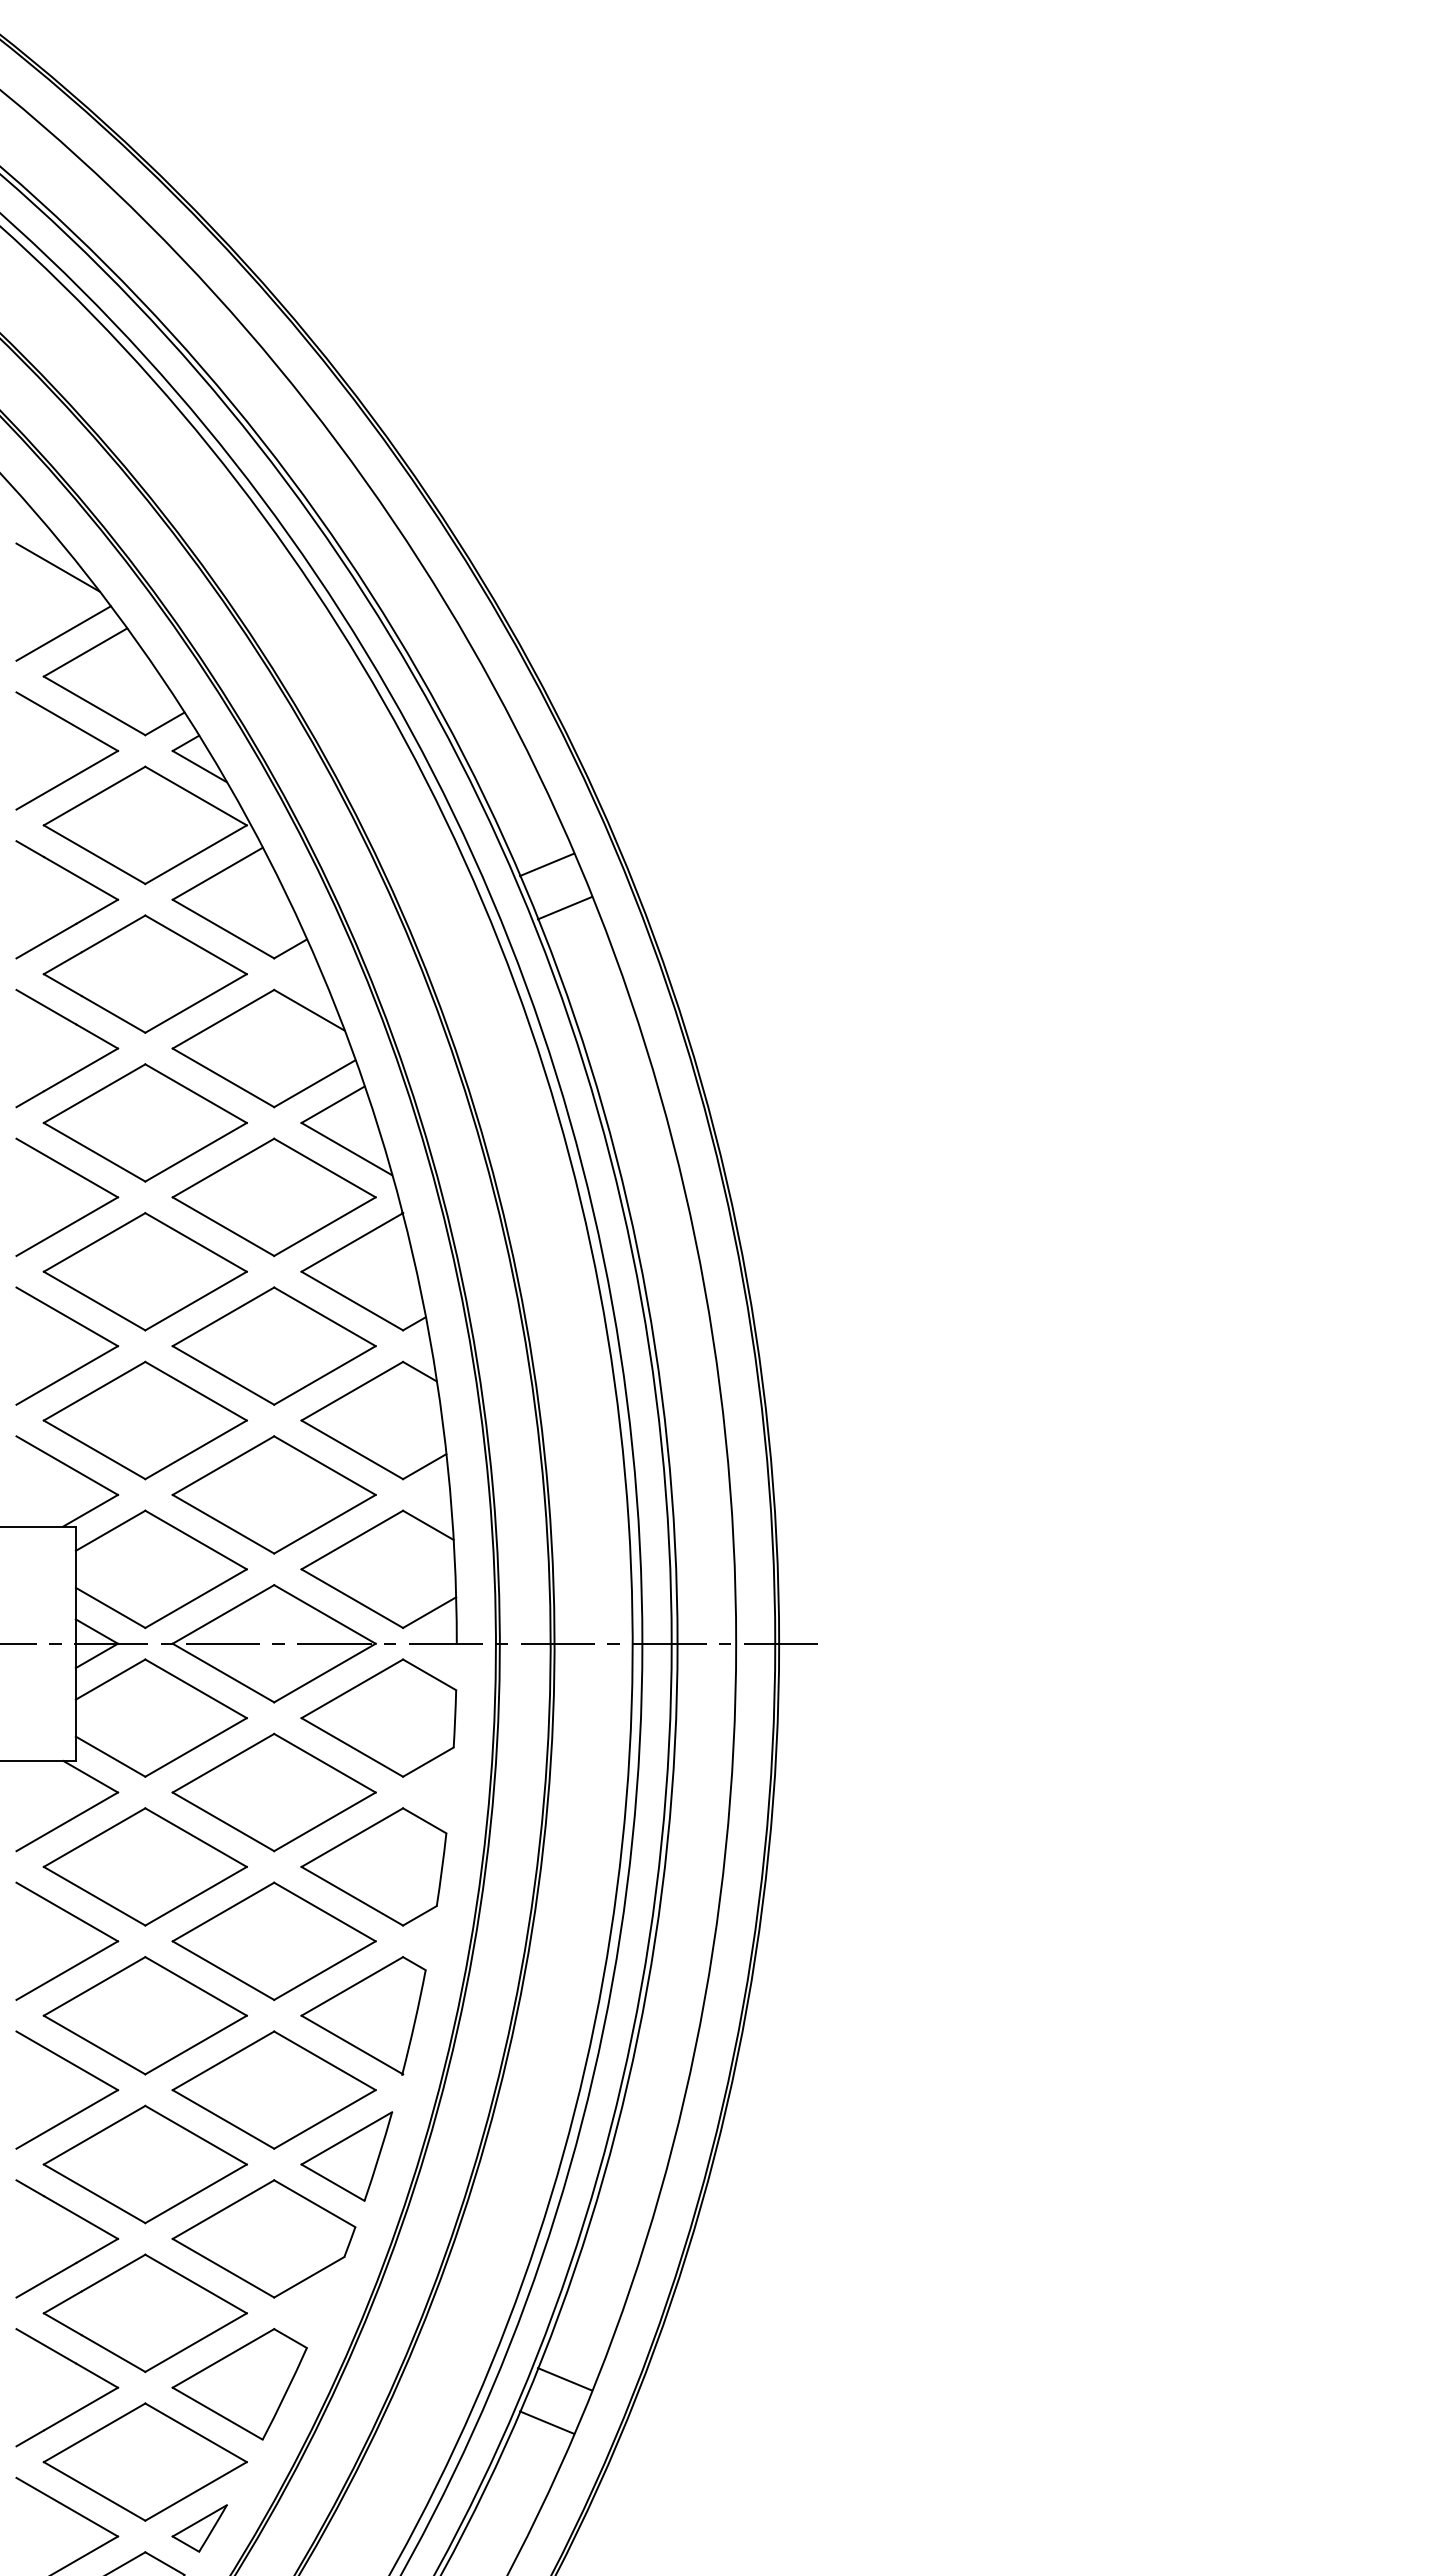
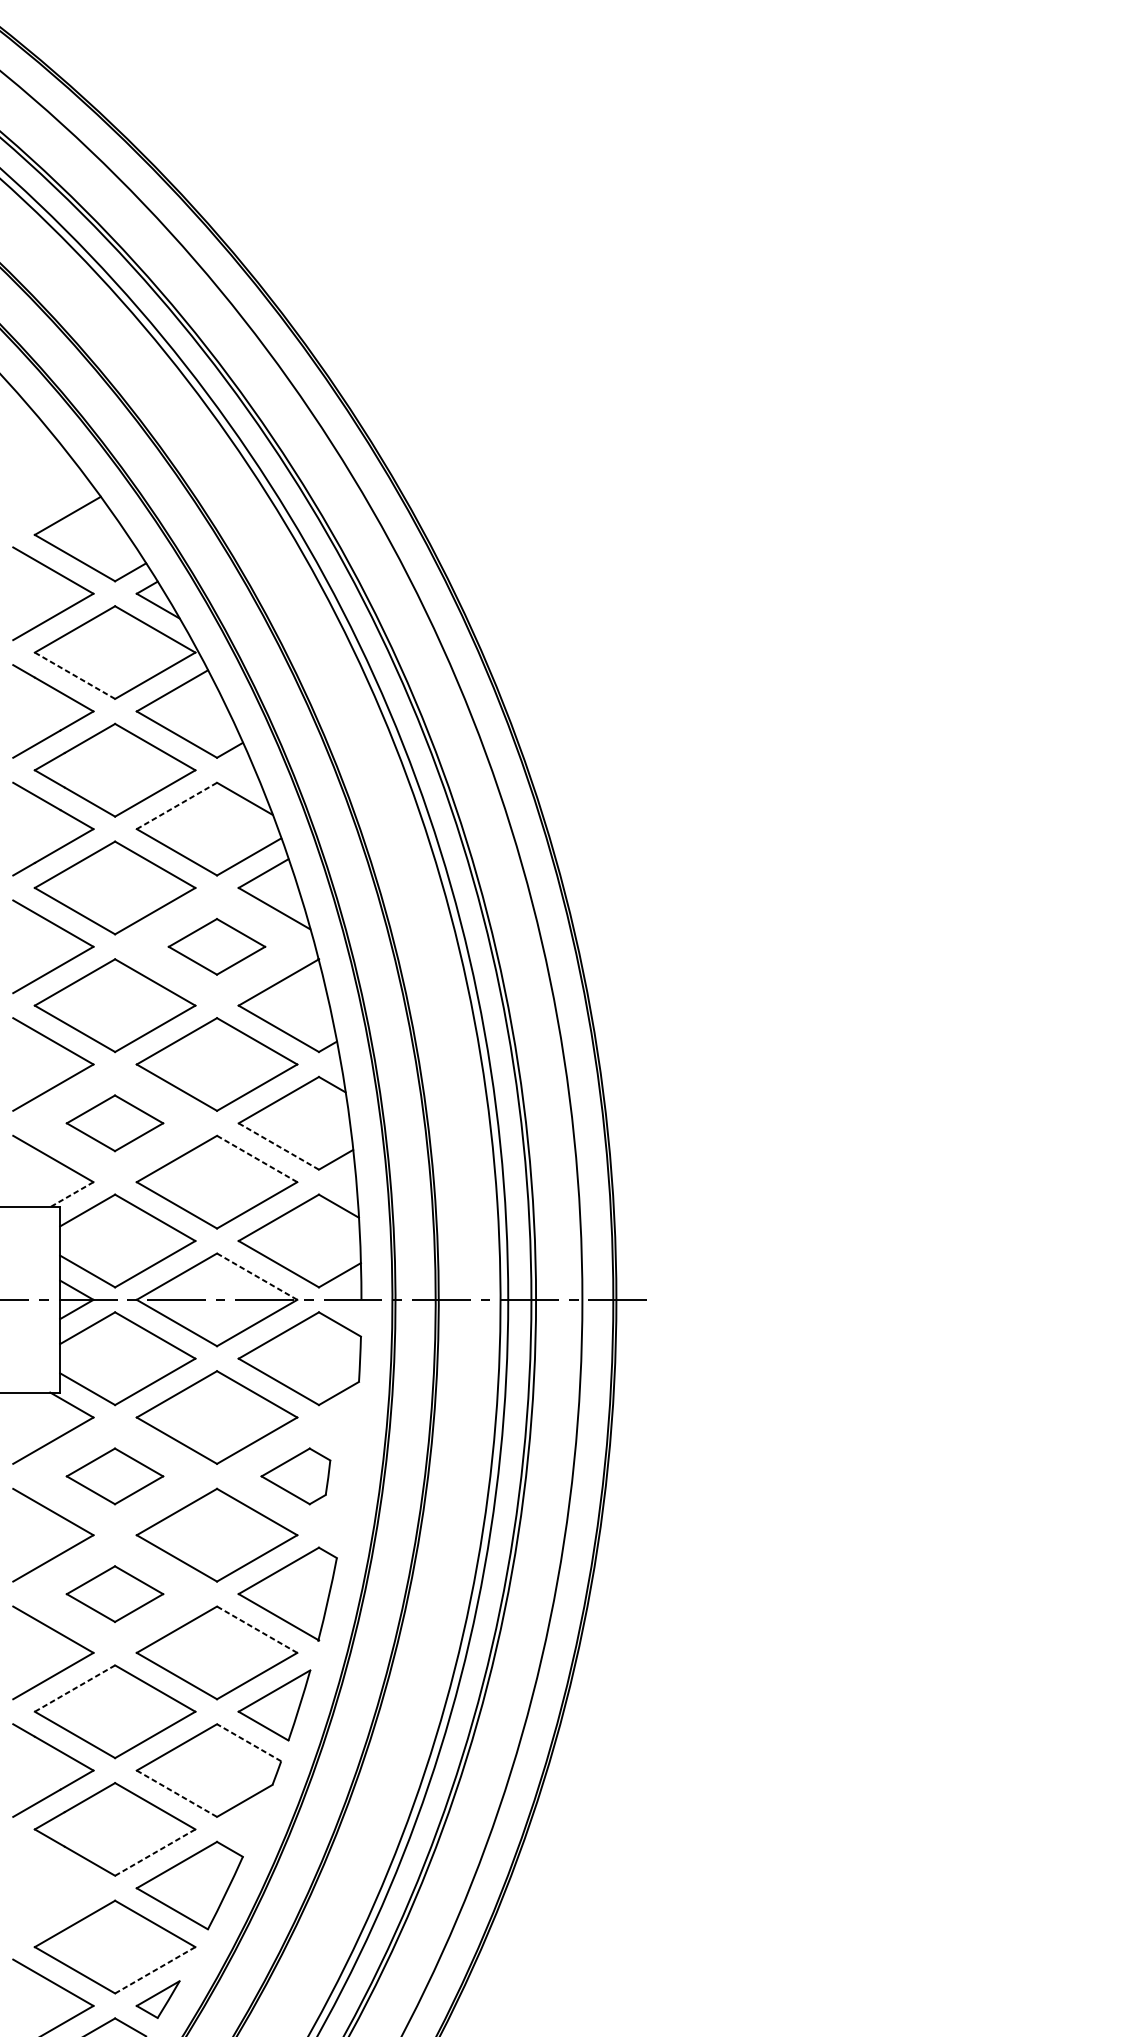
line: (57, 567) -> (45, 448), removed
line: (63, 633) -> (50, 500), removed
line: (94, 854) -> (74, 675), solid -> dashed
line: (547, 864) -> (433, 683), removed
line: (564, 907) -> (446, 717), removed
line: (223, 1019) -> (176, 806), solid -> dashed
part: (273, 1197) -> (216, 946), size x0.6
part: (144, 1420) -> (114, 1123), size x0.6
line: (352, 1449) -> (278, 1146), solid -> dashed
line: (324, 1465) -> (256, 1158), solid -> dashed
line: (90, 1510) -> (71, 1194), solid -> dashed
line: (324, 1614) -> (256, 1276), solid -> dashed
part: (144, 1866) -> (114, 1476), size x0.6
part: (373, 1866) -> (295, 1476), size x0.6
part: (144, 2015) -> (114, 1593), size x0.6
line: (324, 2060) -> (256, 1629), solid -> dashed
line: (94, 2135) -> (74, 1688), solid -> dashed
line: (314, 2203) -> (248, 1742), solid -> dashed
line: (223, 2268) -> (176, 1793), solid -> dashed
line: (196, 2342) -> (155, 1852), solid -> dashed
part: (80, 2367) -> (63, 1872), removed
line: (564, 2379) -> (446, 1881), removed
line: (547, 2422) -> (433, 1915), removed
line: (196, 2491) -> (155, 1970), solid -> dashed

